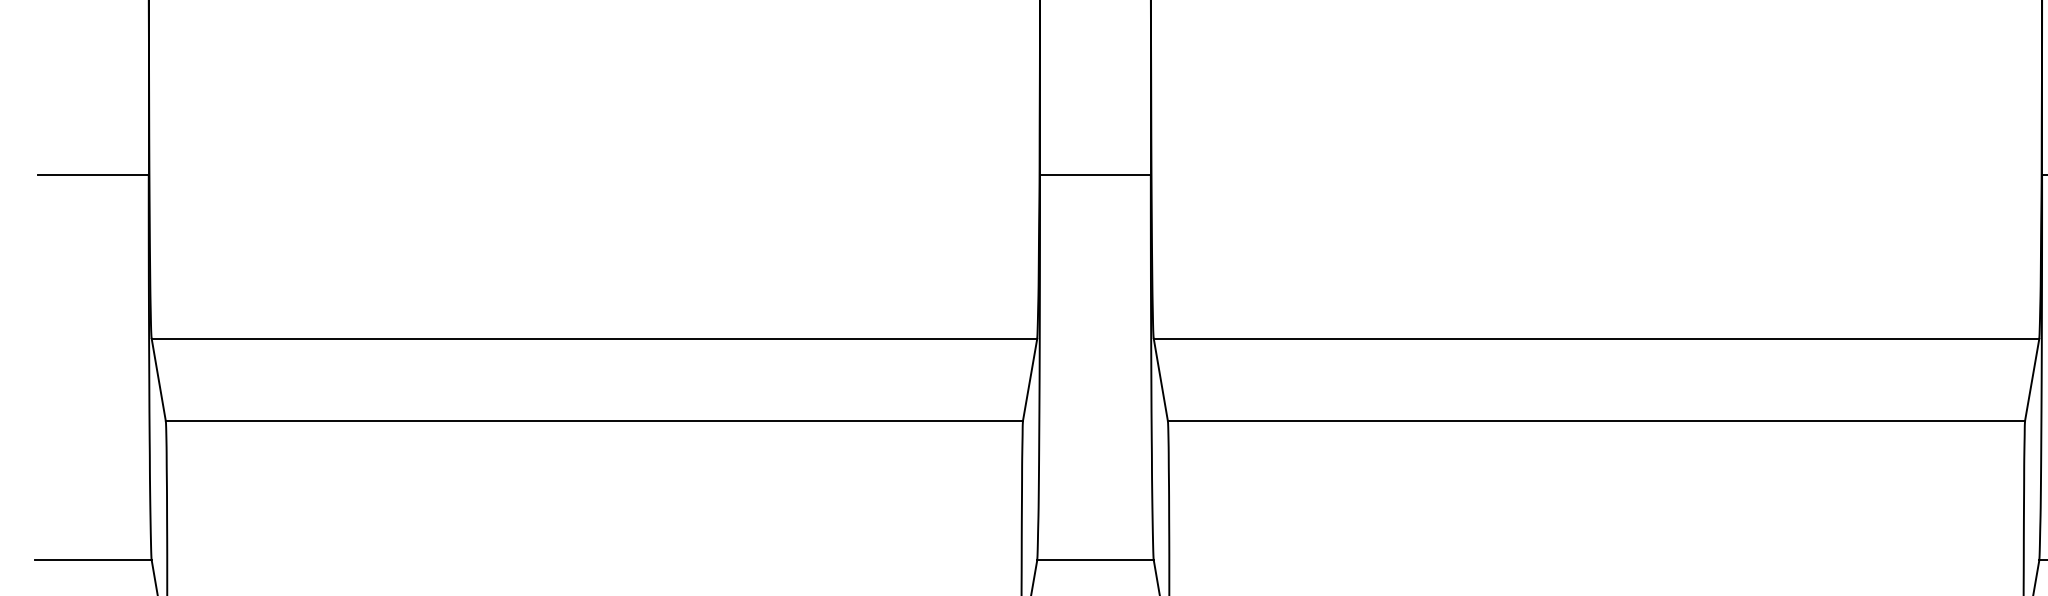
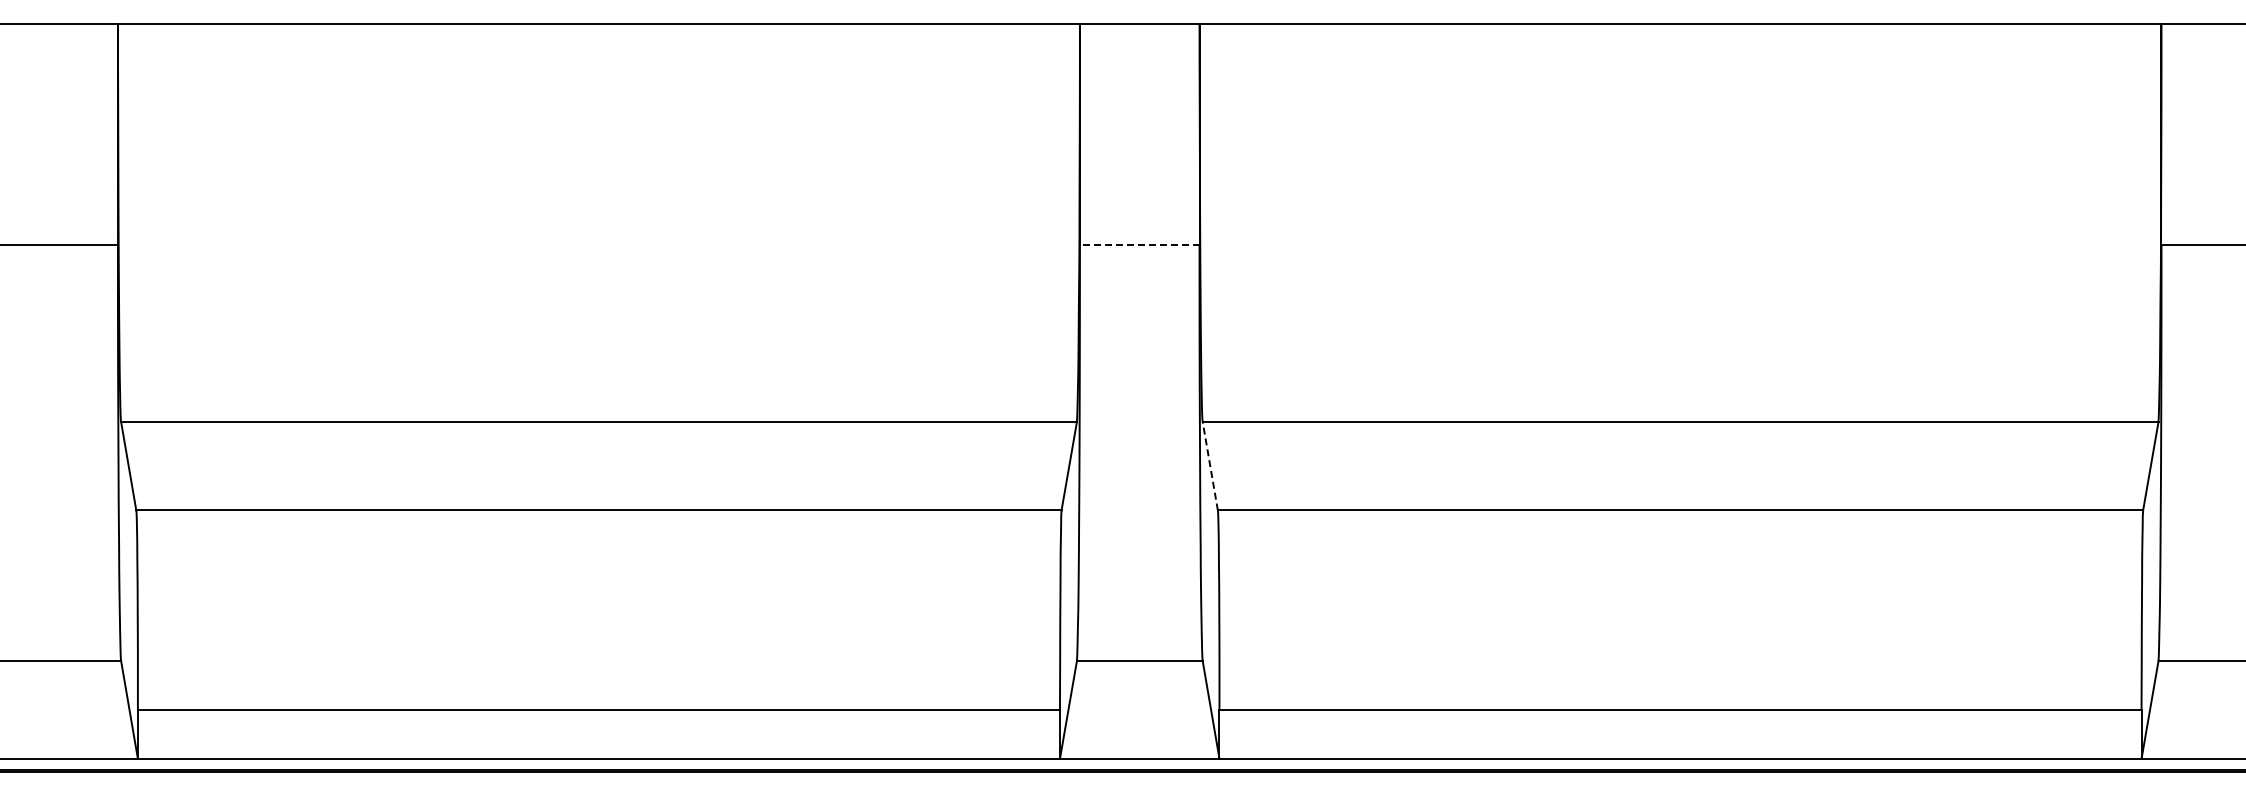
line: (1095, 175) -> (1139, 245), solid -> dashed
line: (1161, 379) -> (1210, 466), solid -> dashed

